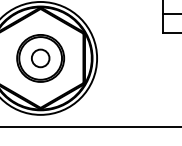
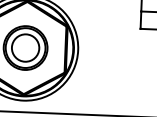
circle: (40, 58) -> (25, 48), size x1.67

